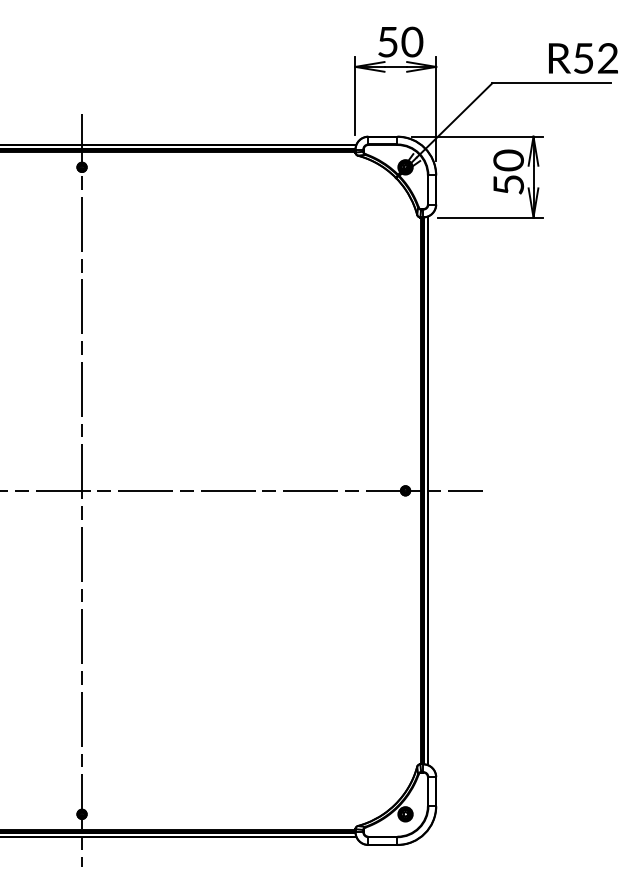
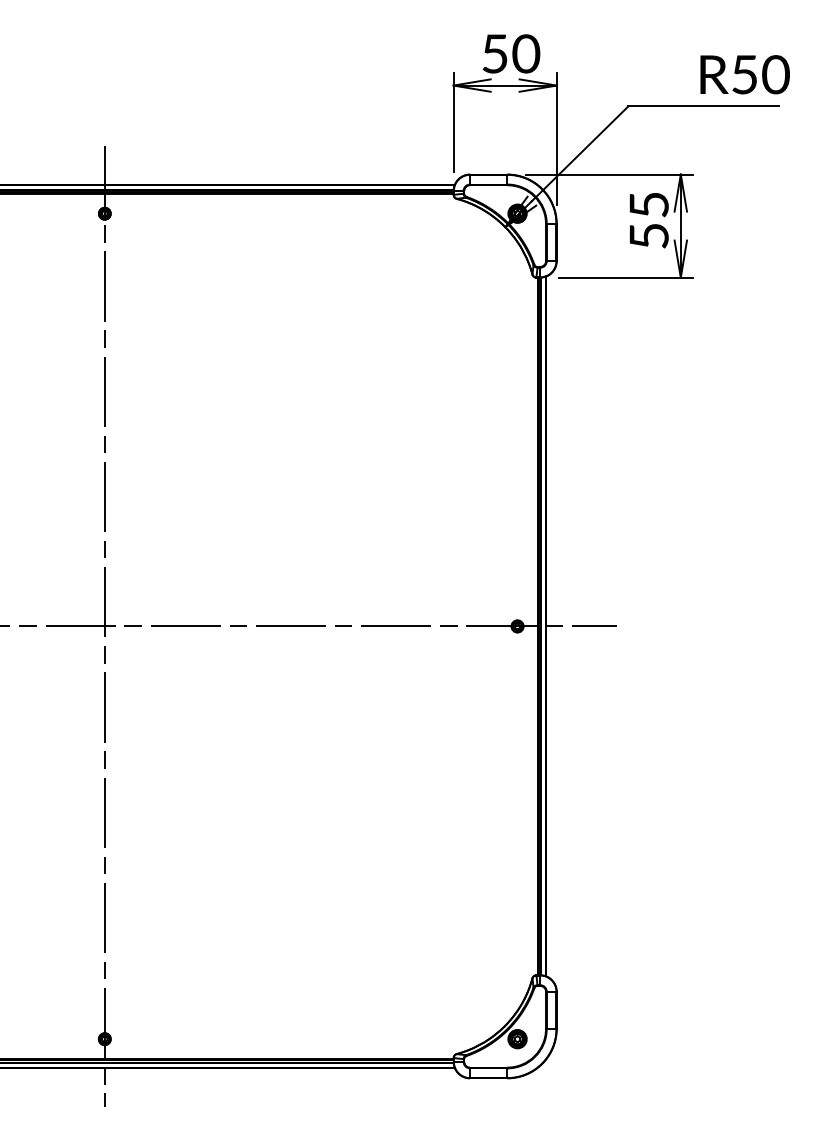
text: (607, 58) -> (775, 74), R52 -> R50
text: (508, 160) -> (648, 204), 50 -> 55

